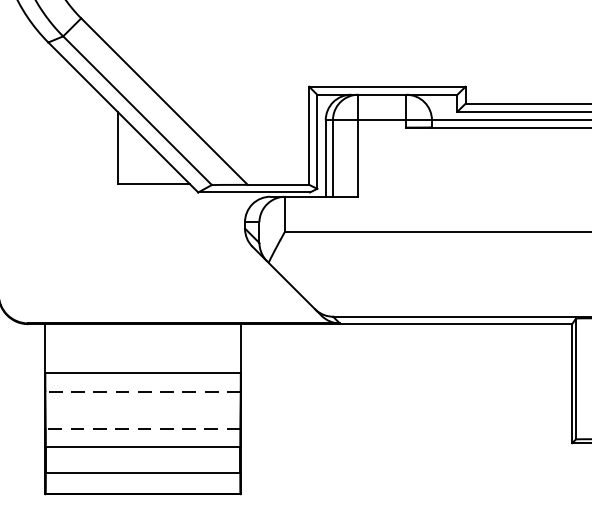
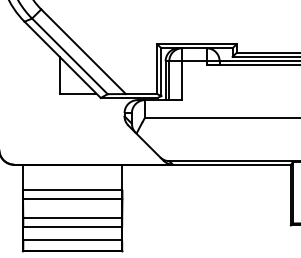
line: (142, 392) -> (72, 199), dashed -> solid
line: (142, 429) -> (72, 218), dashed -> solid

